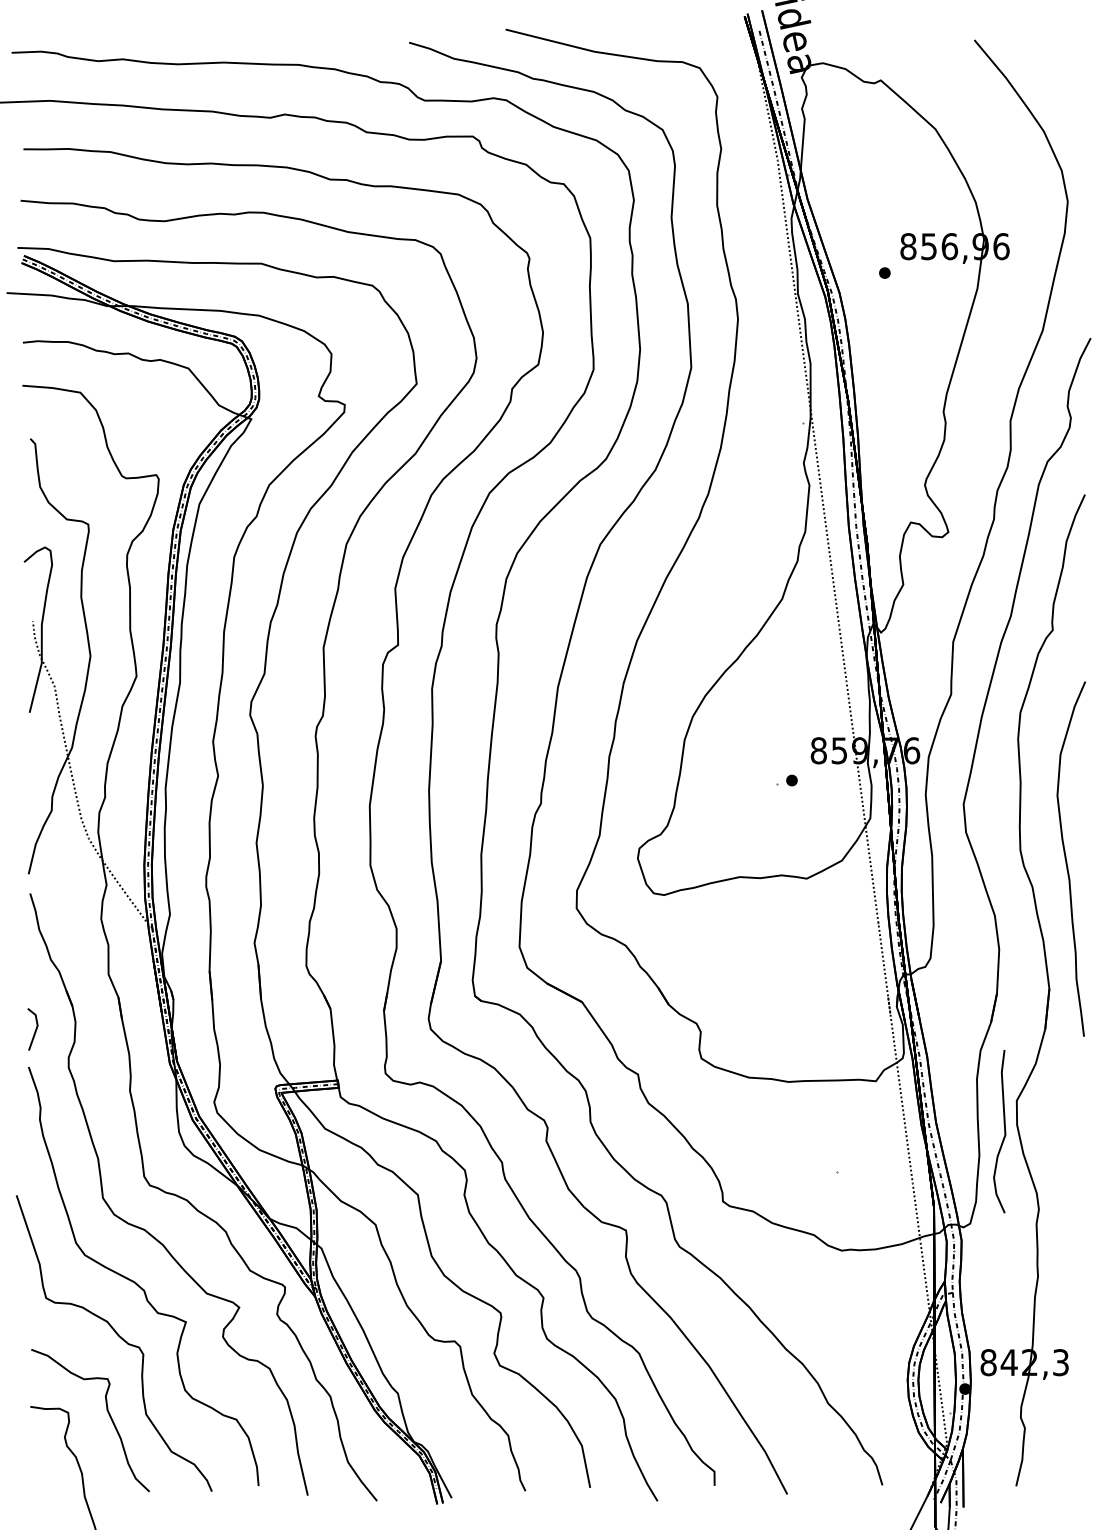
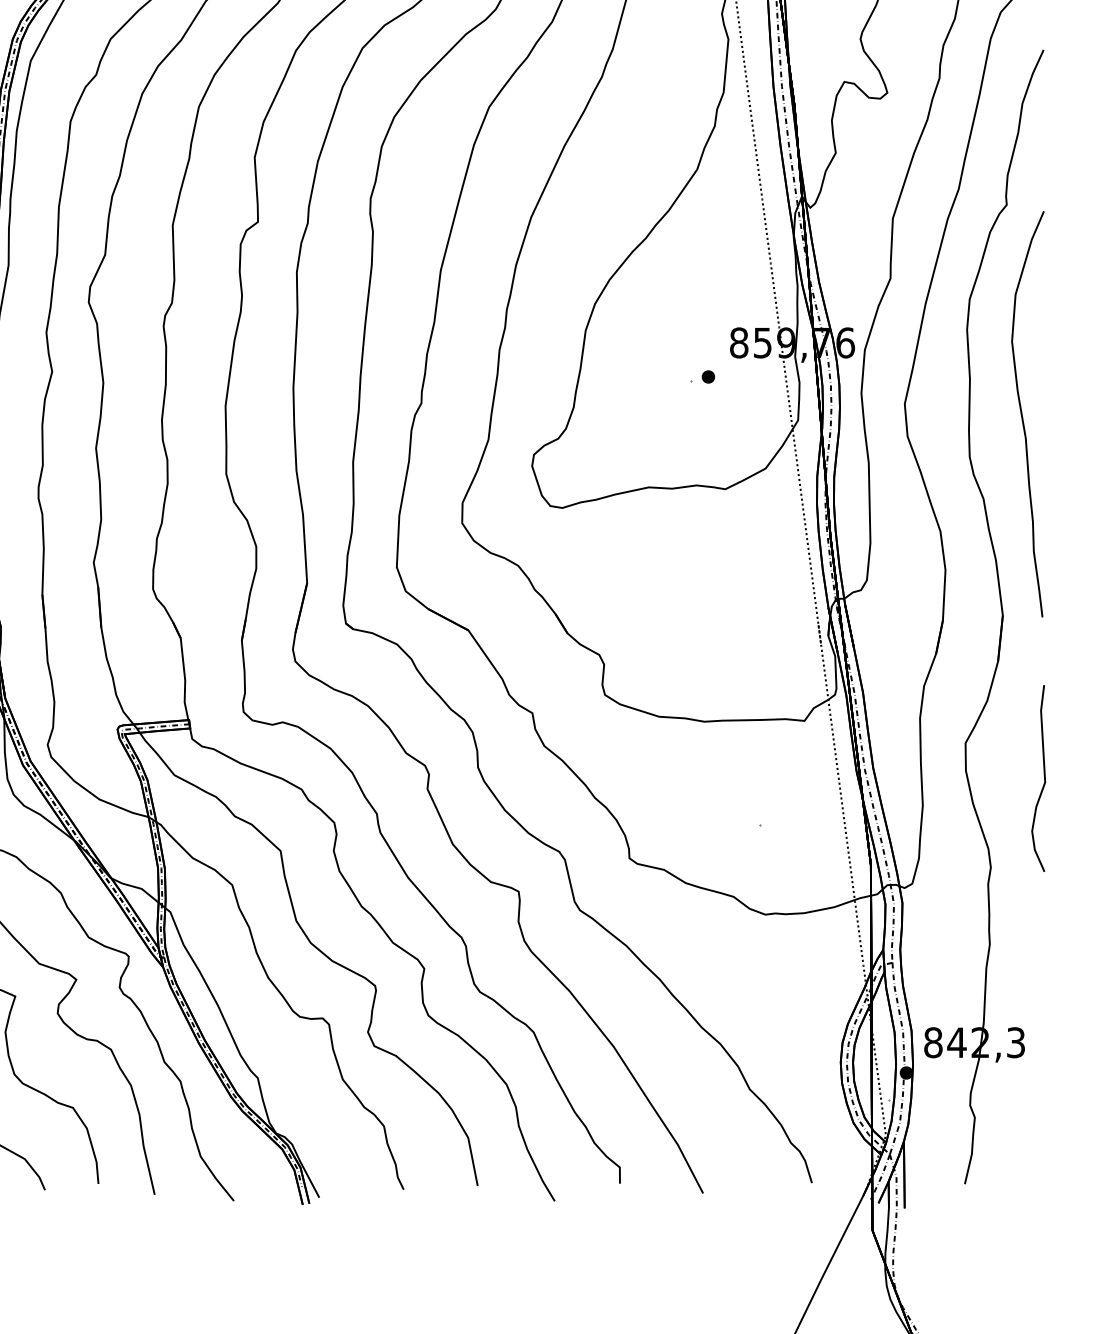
curve: (1066, 858) -> (1022, 413), moved
curve: (1004, 1131) -> (1044, 778), moved

